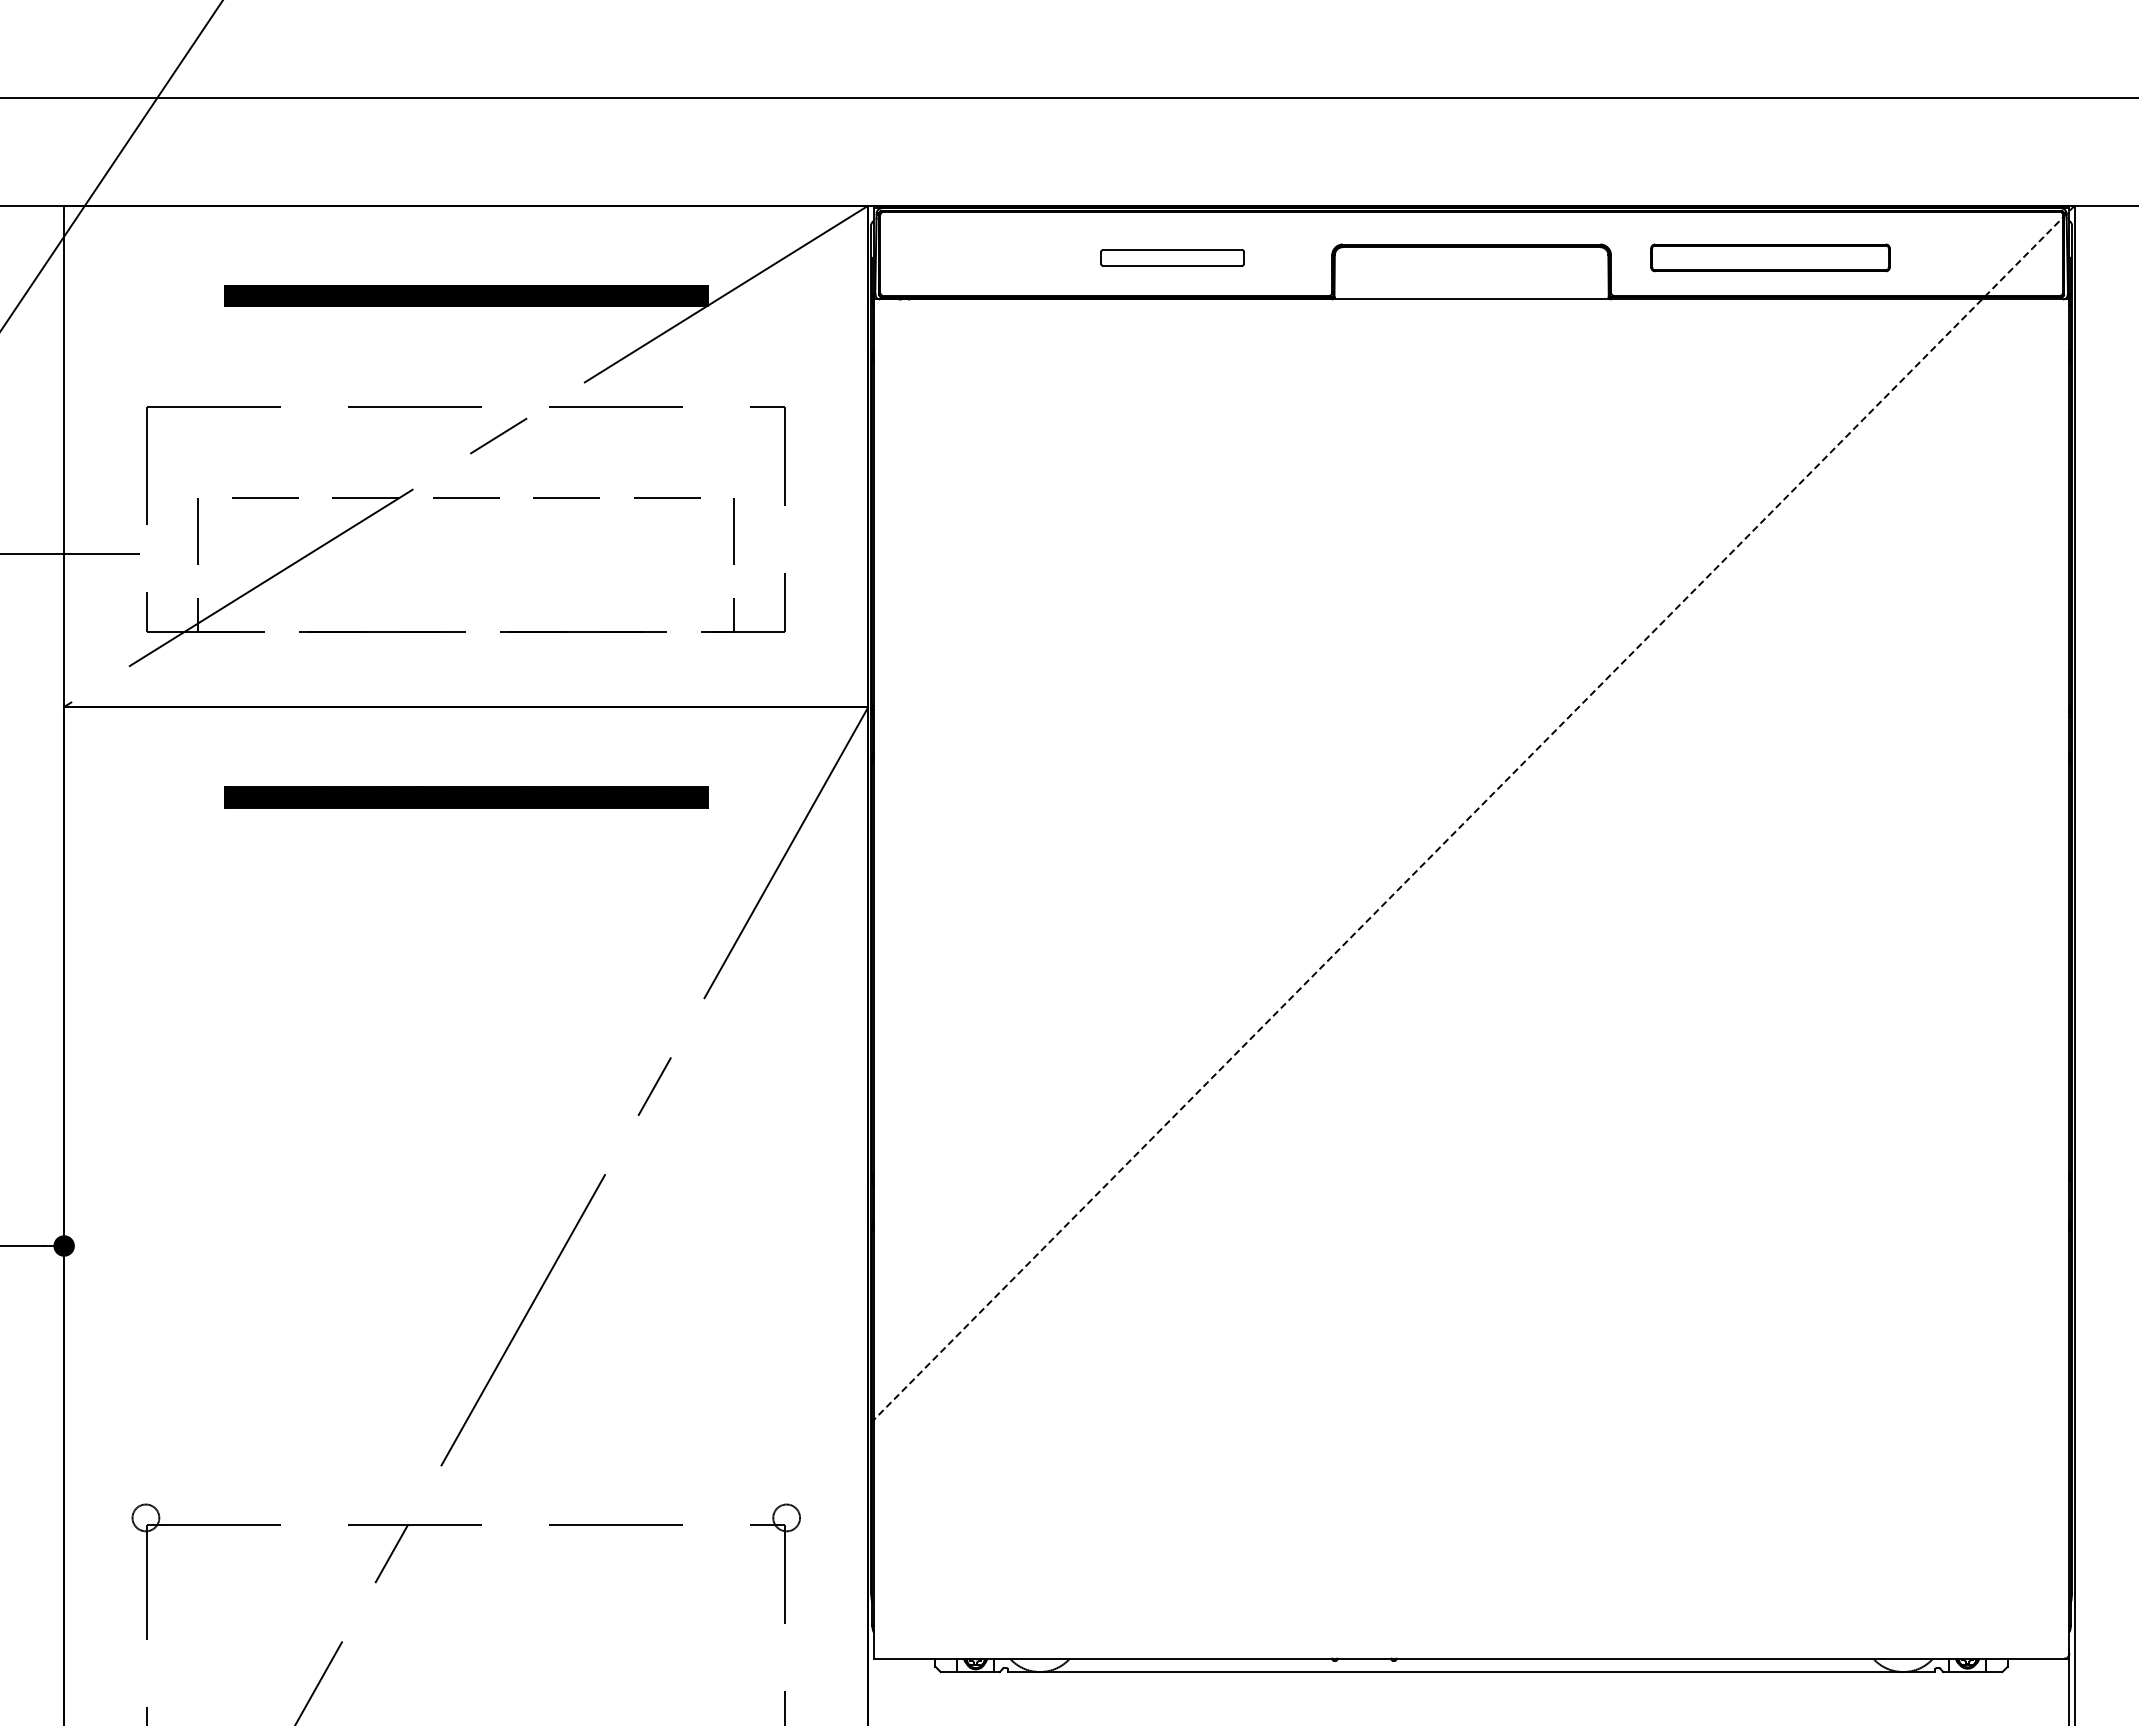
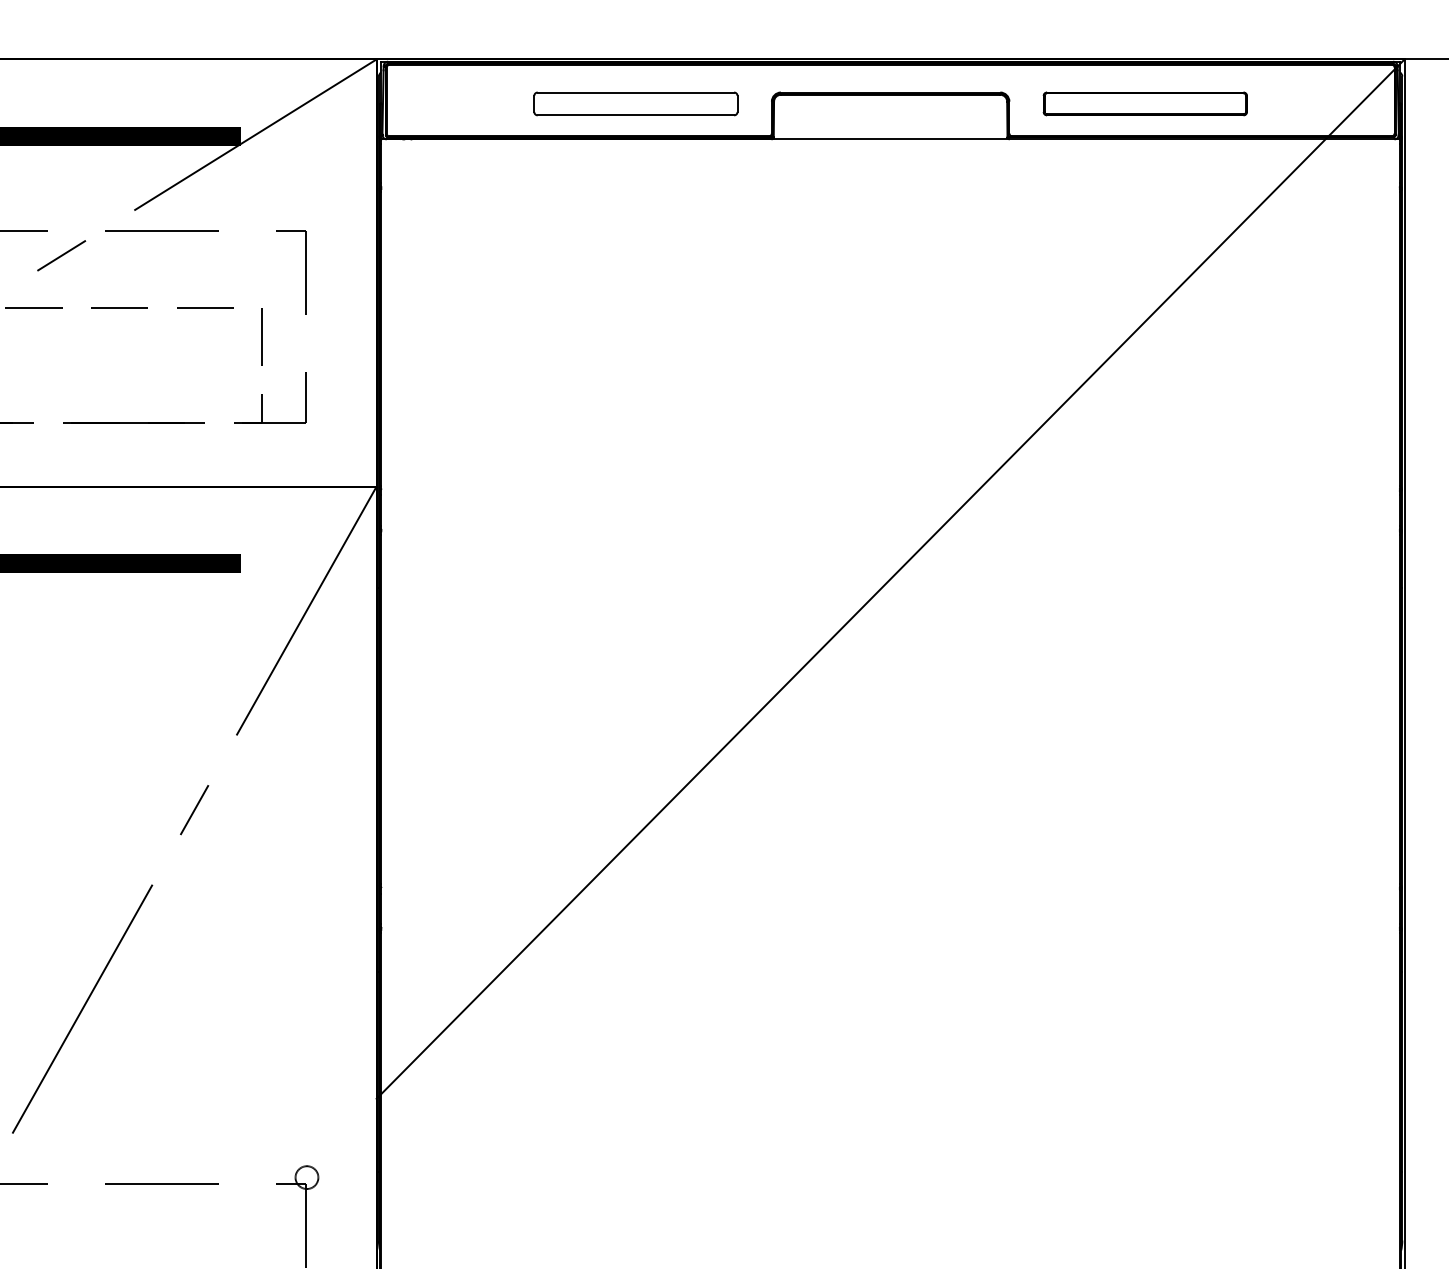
part: (1172, 257) -> (635, 103), size x1.67
line: (1471, 815) -> (890, 579), dashed -> solid

